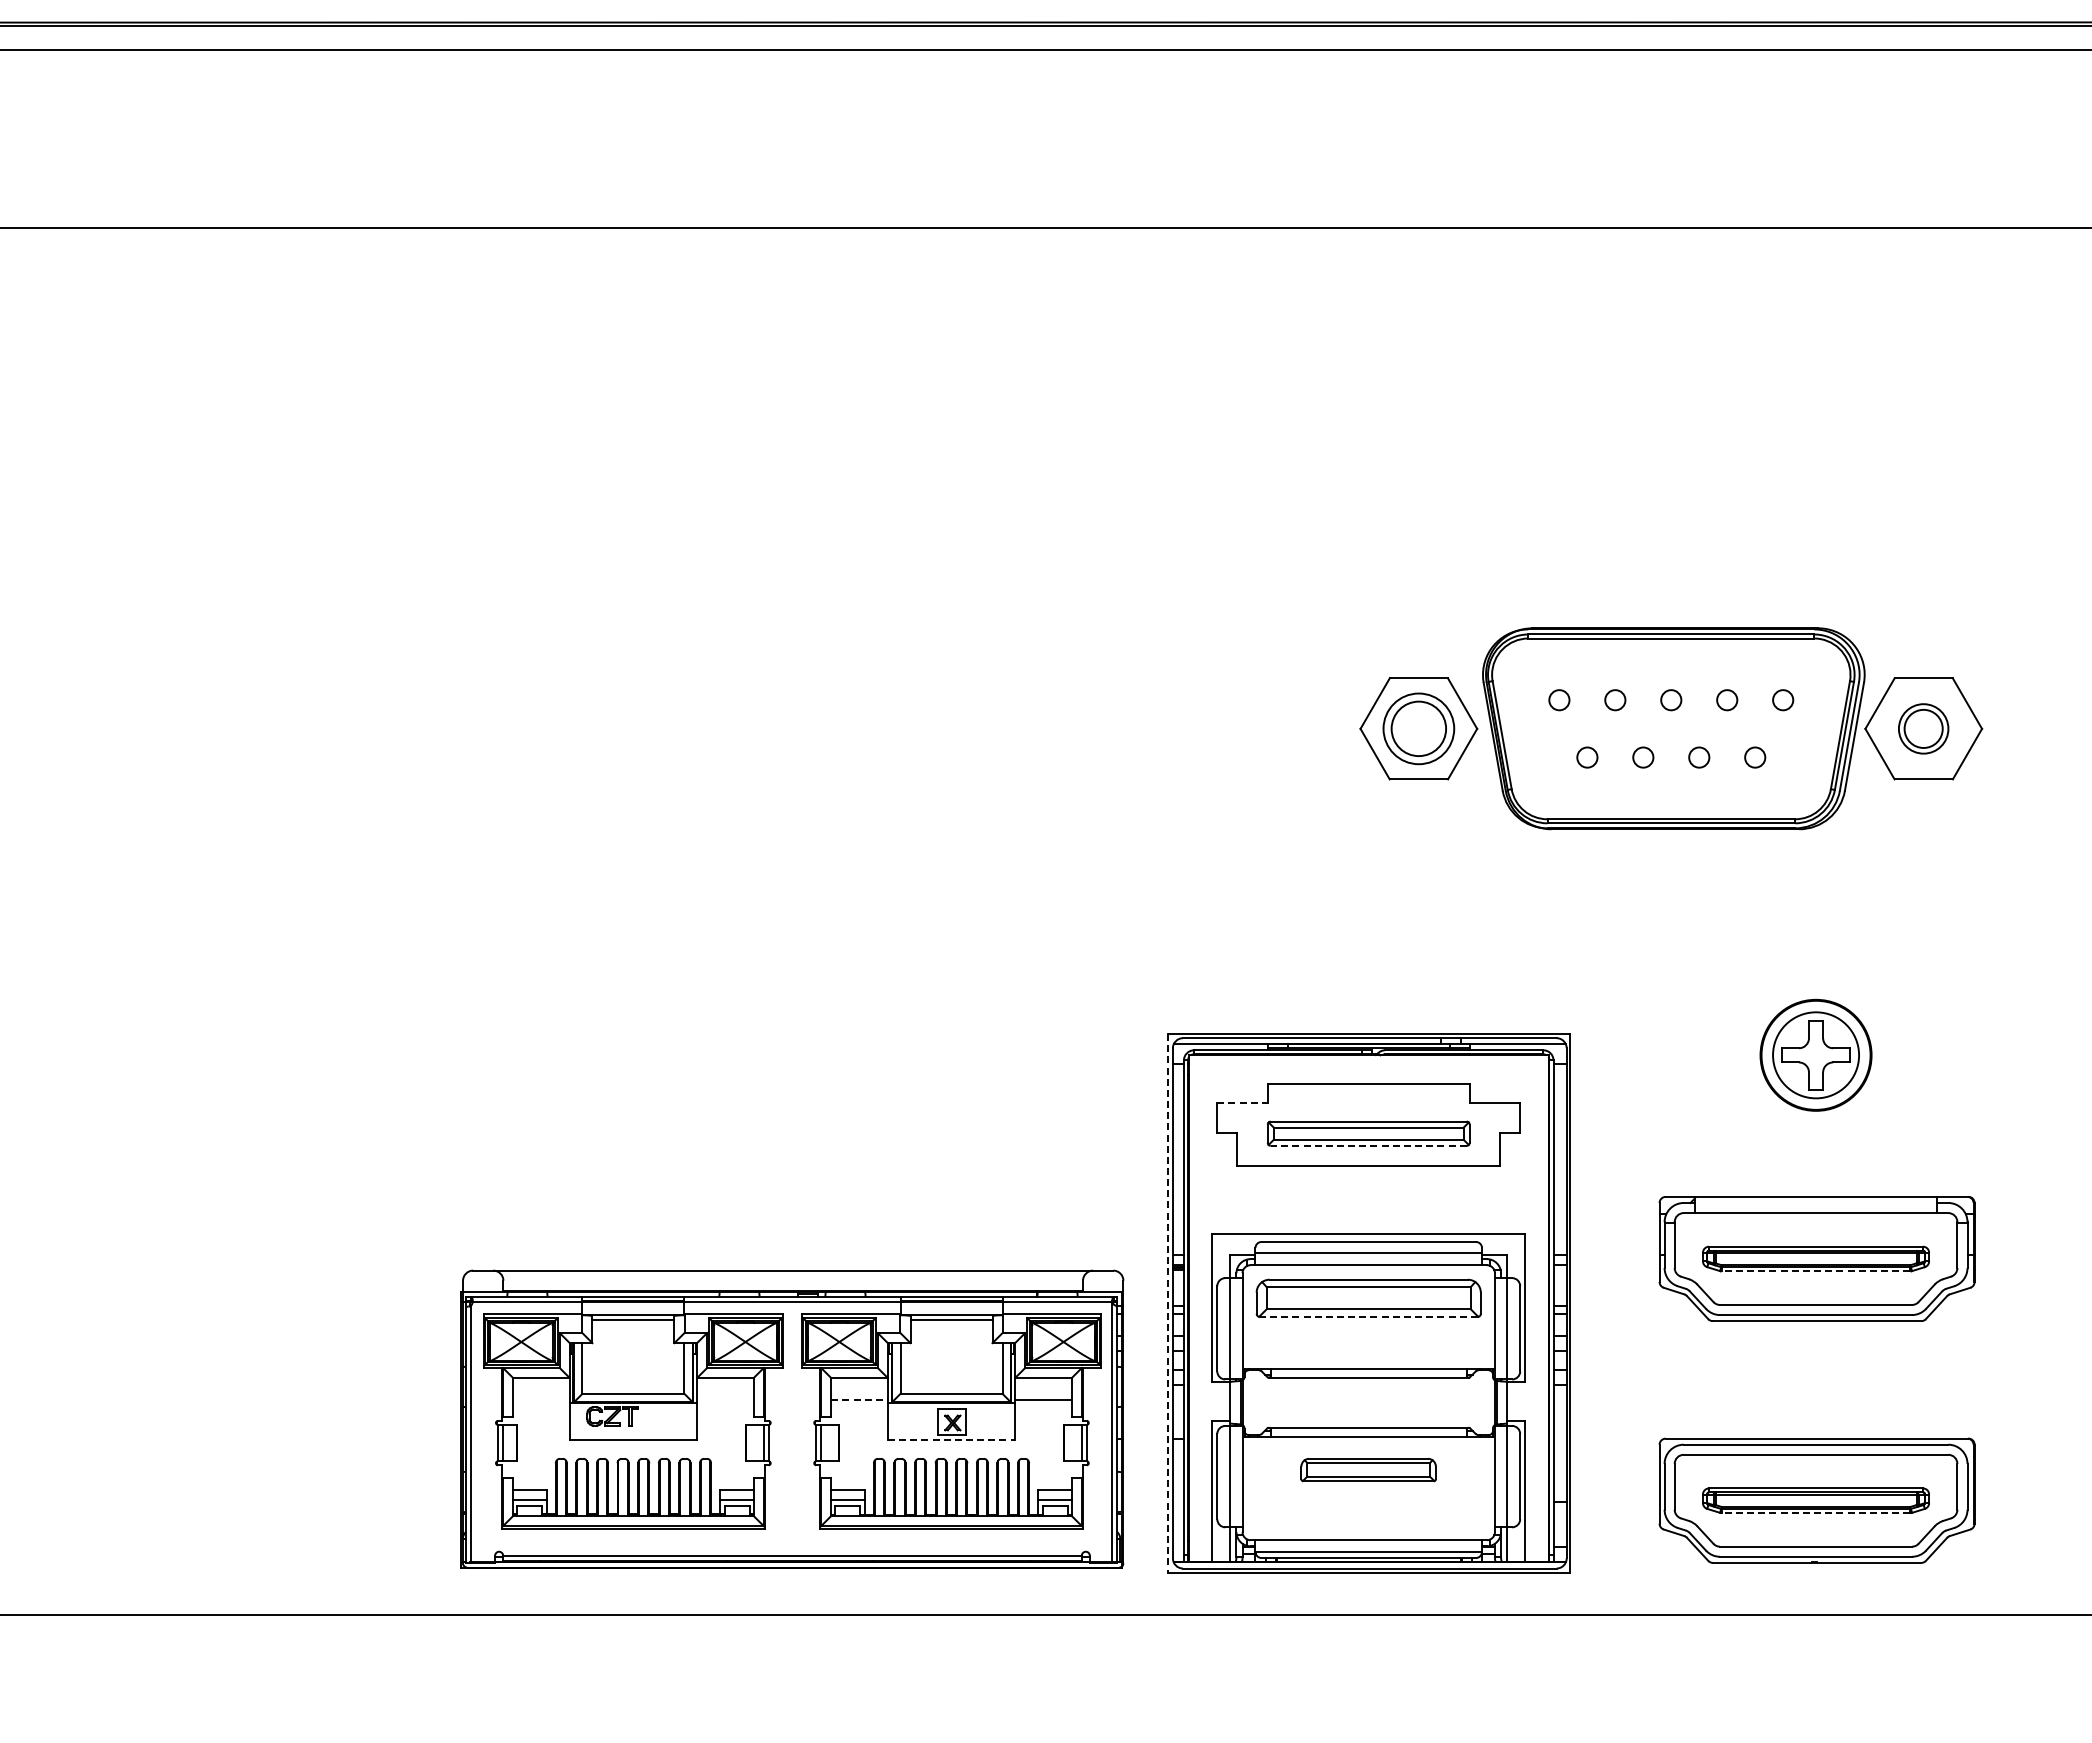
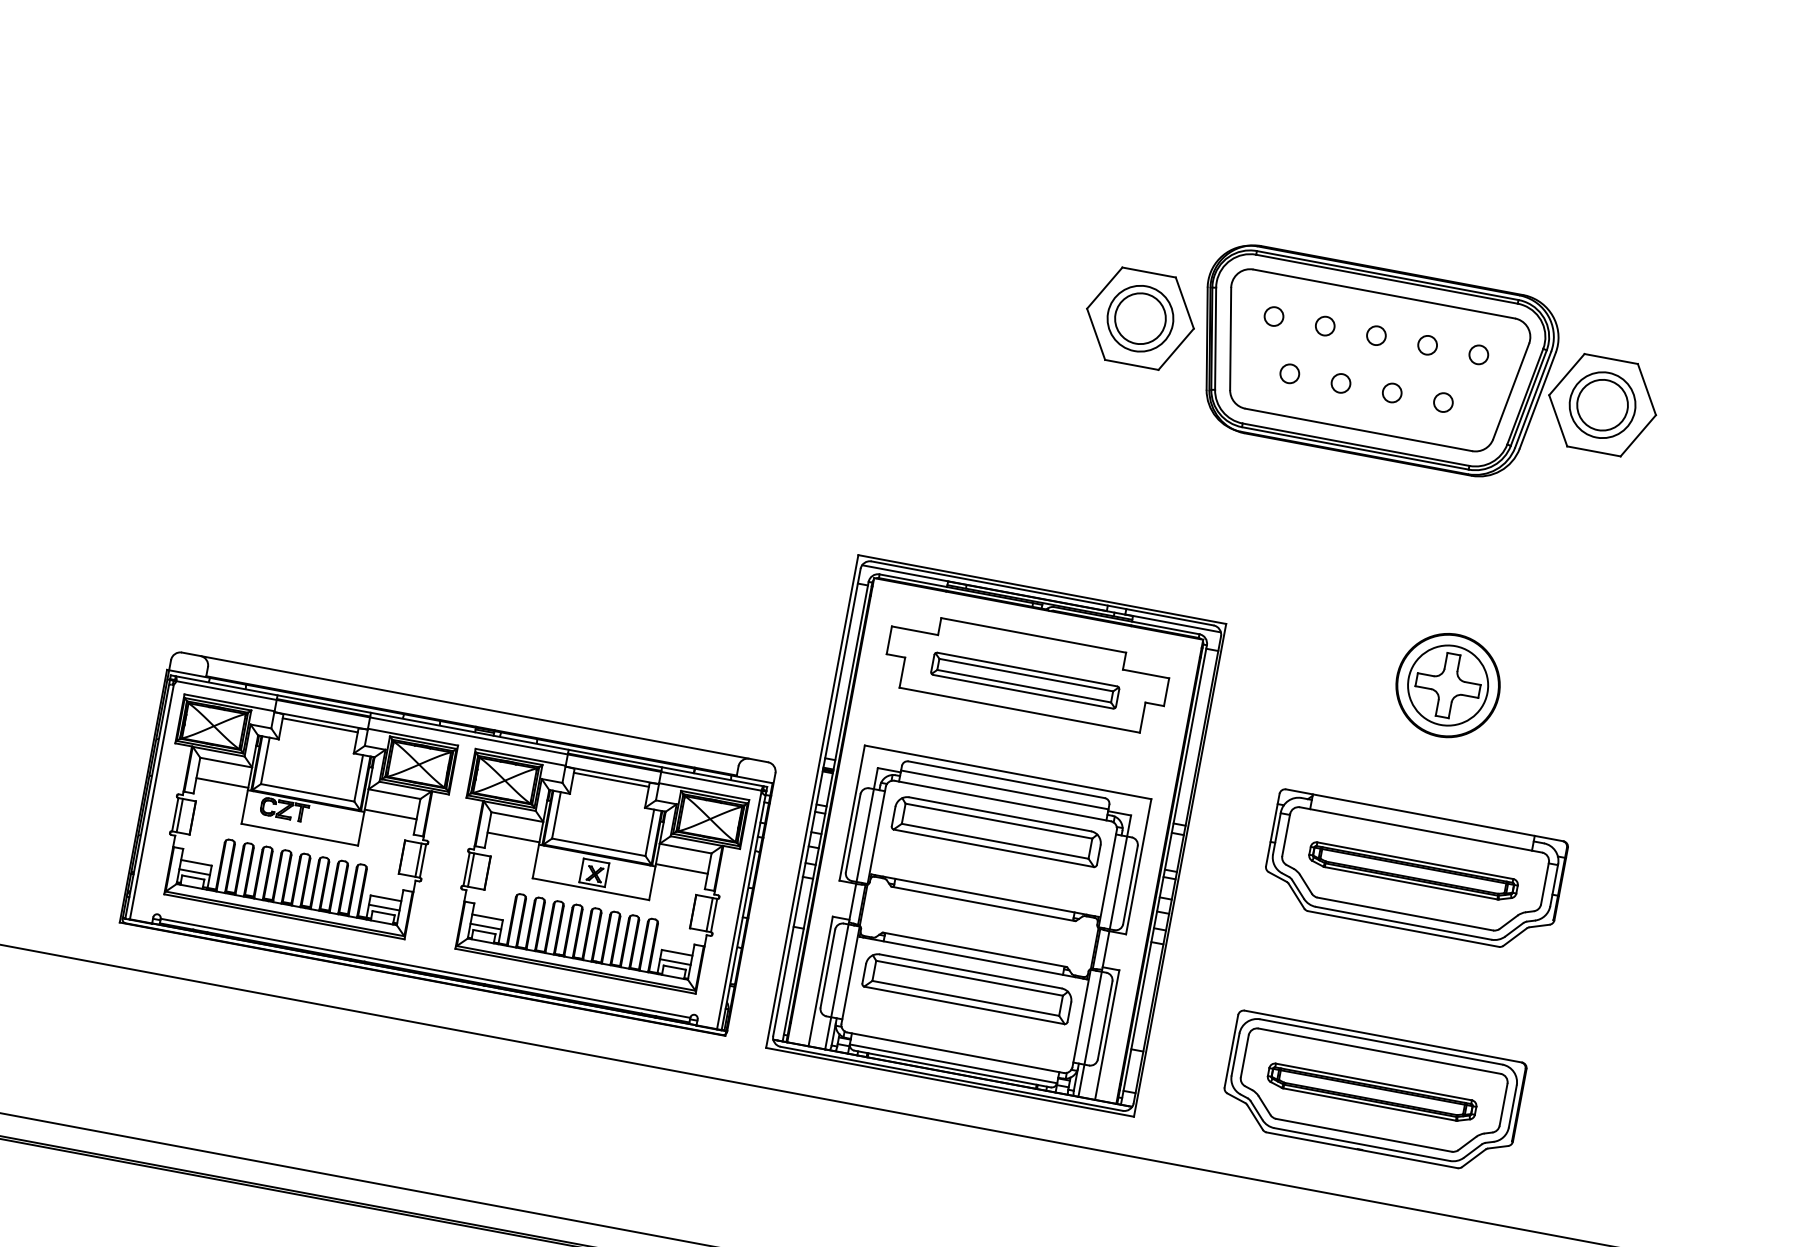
part: (1671, 728) -> (1371, 361), added
part: (1923, 728) -> (1602, 404), size x1.43
line: (1243, 1102) -> (915, 630), dashed -> solid
line: (1368, 1145) -> (1023, 691), dashed -> solid
line: (1815, 1271) -> (1410, 883), dashed -> solid
line: (1167, 1303) -> (811, 801), dashed -> solid
line: (1368, 1316) -> (993, 847), dashed -> solid
line: (541, 1400) -> (222, 783), added
line: (725, 1400) -> (390, 814), added
line: (860, 1400) -> (514, 837), dashed -> solid
line: (951, 1439) -> (590, 889), dashed -> solid
part: (1368, 1469) -> (967, 987), size x1.67
line: (1815, 1513) -> (1369, 1104), dashed -> solid

